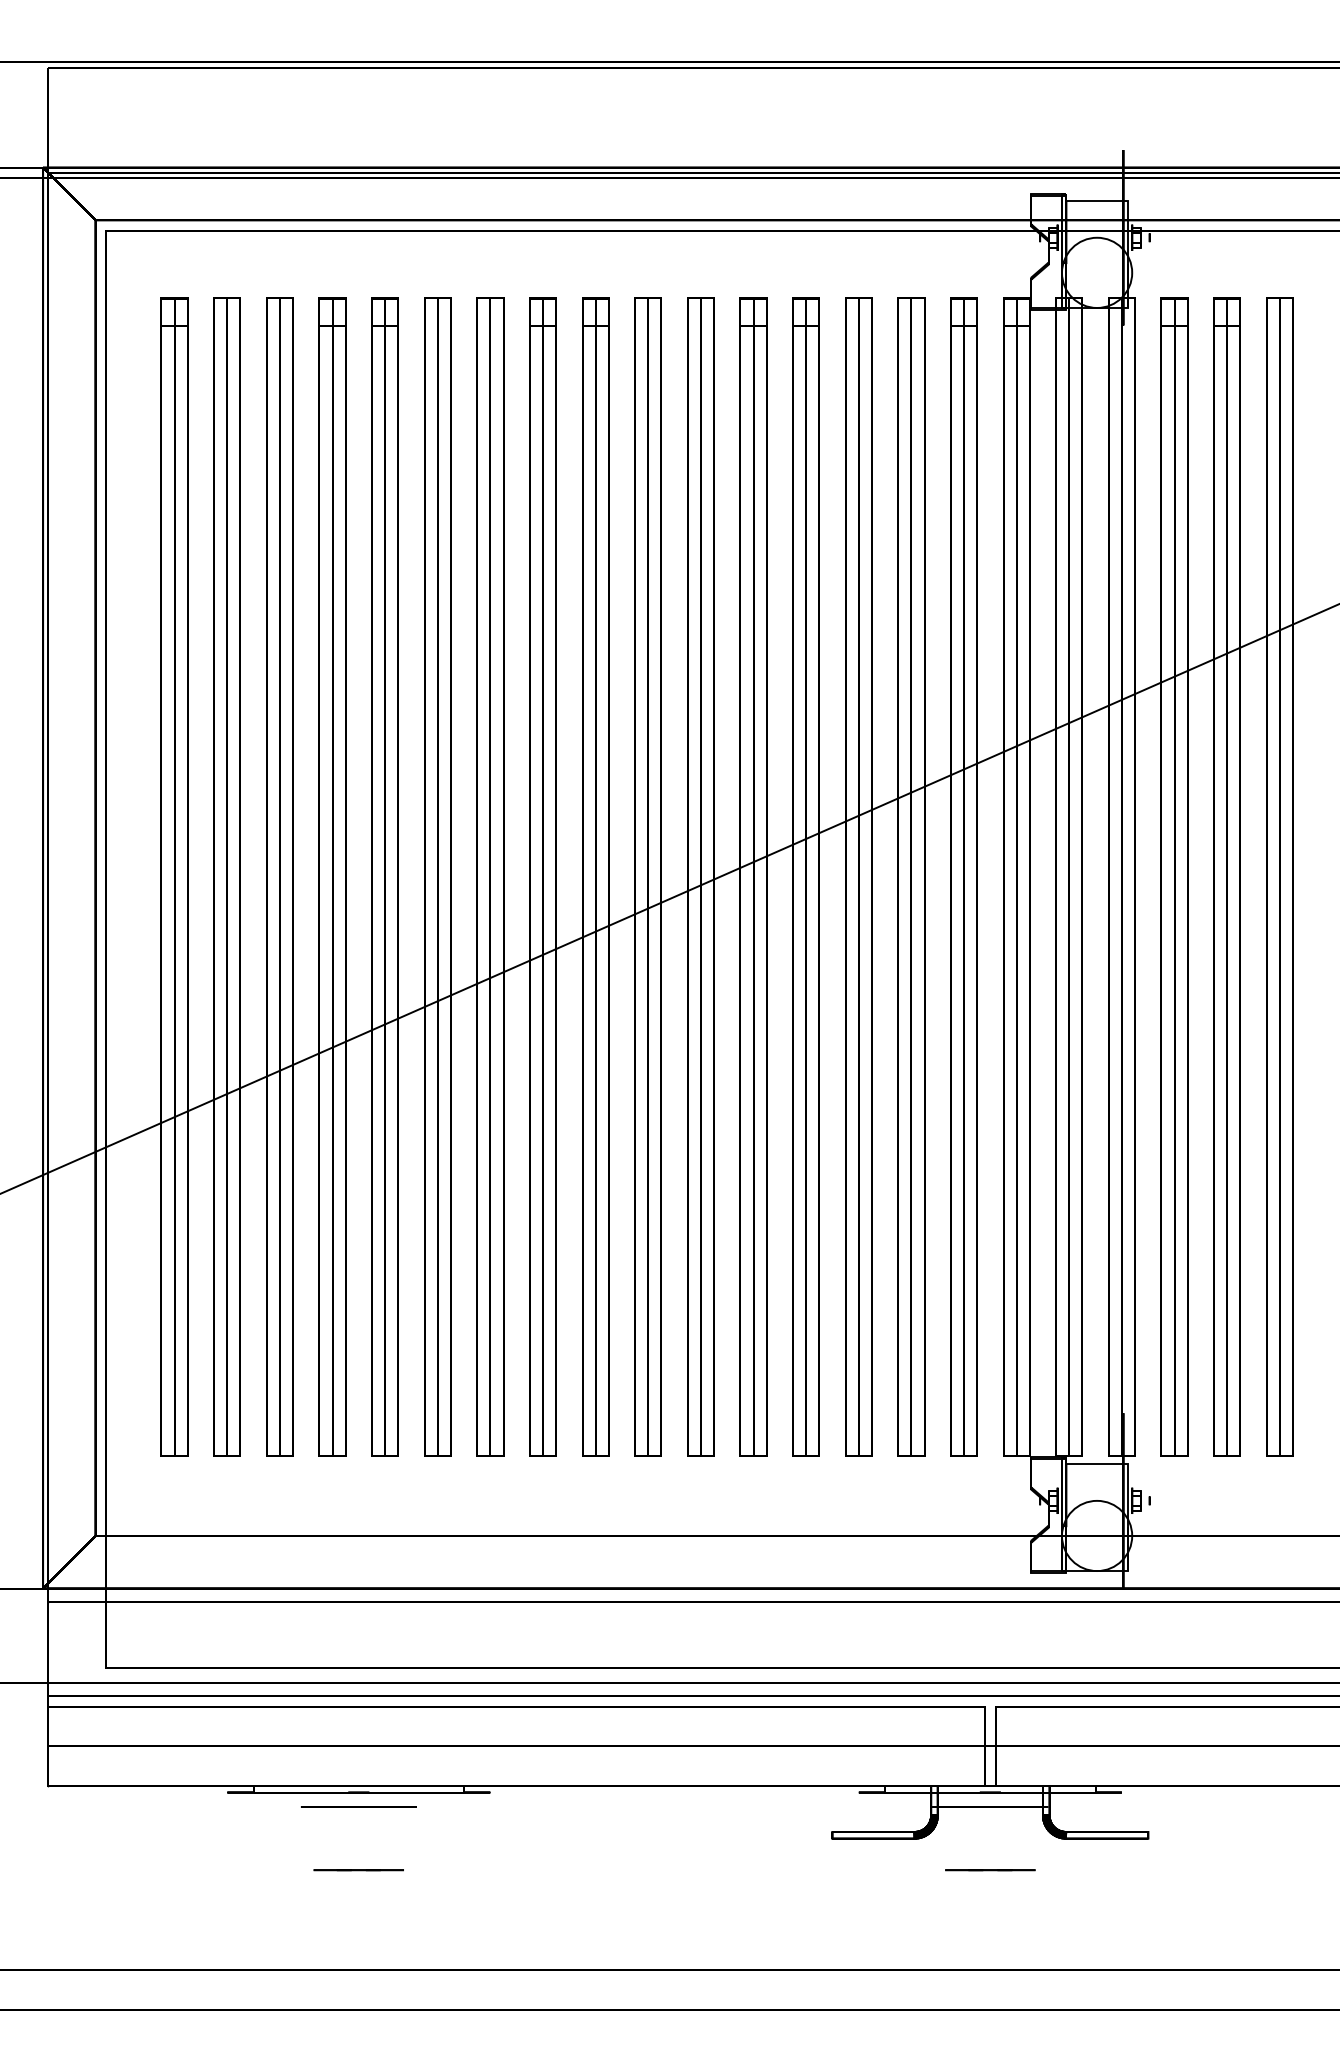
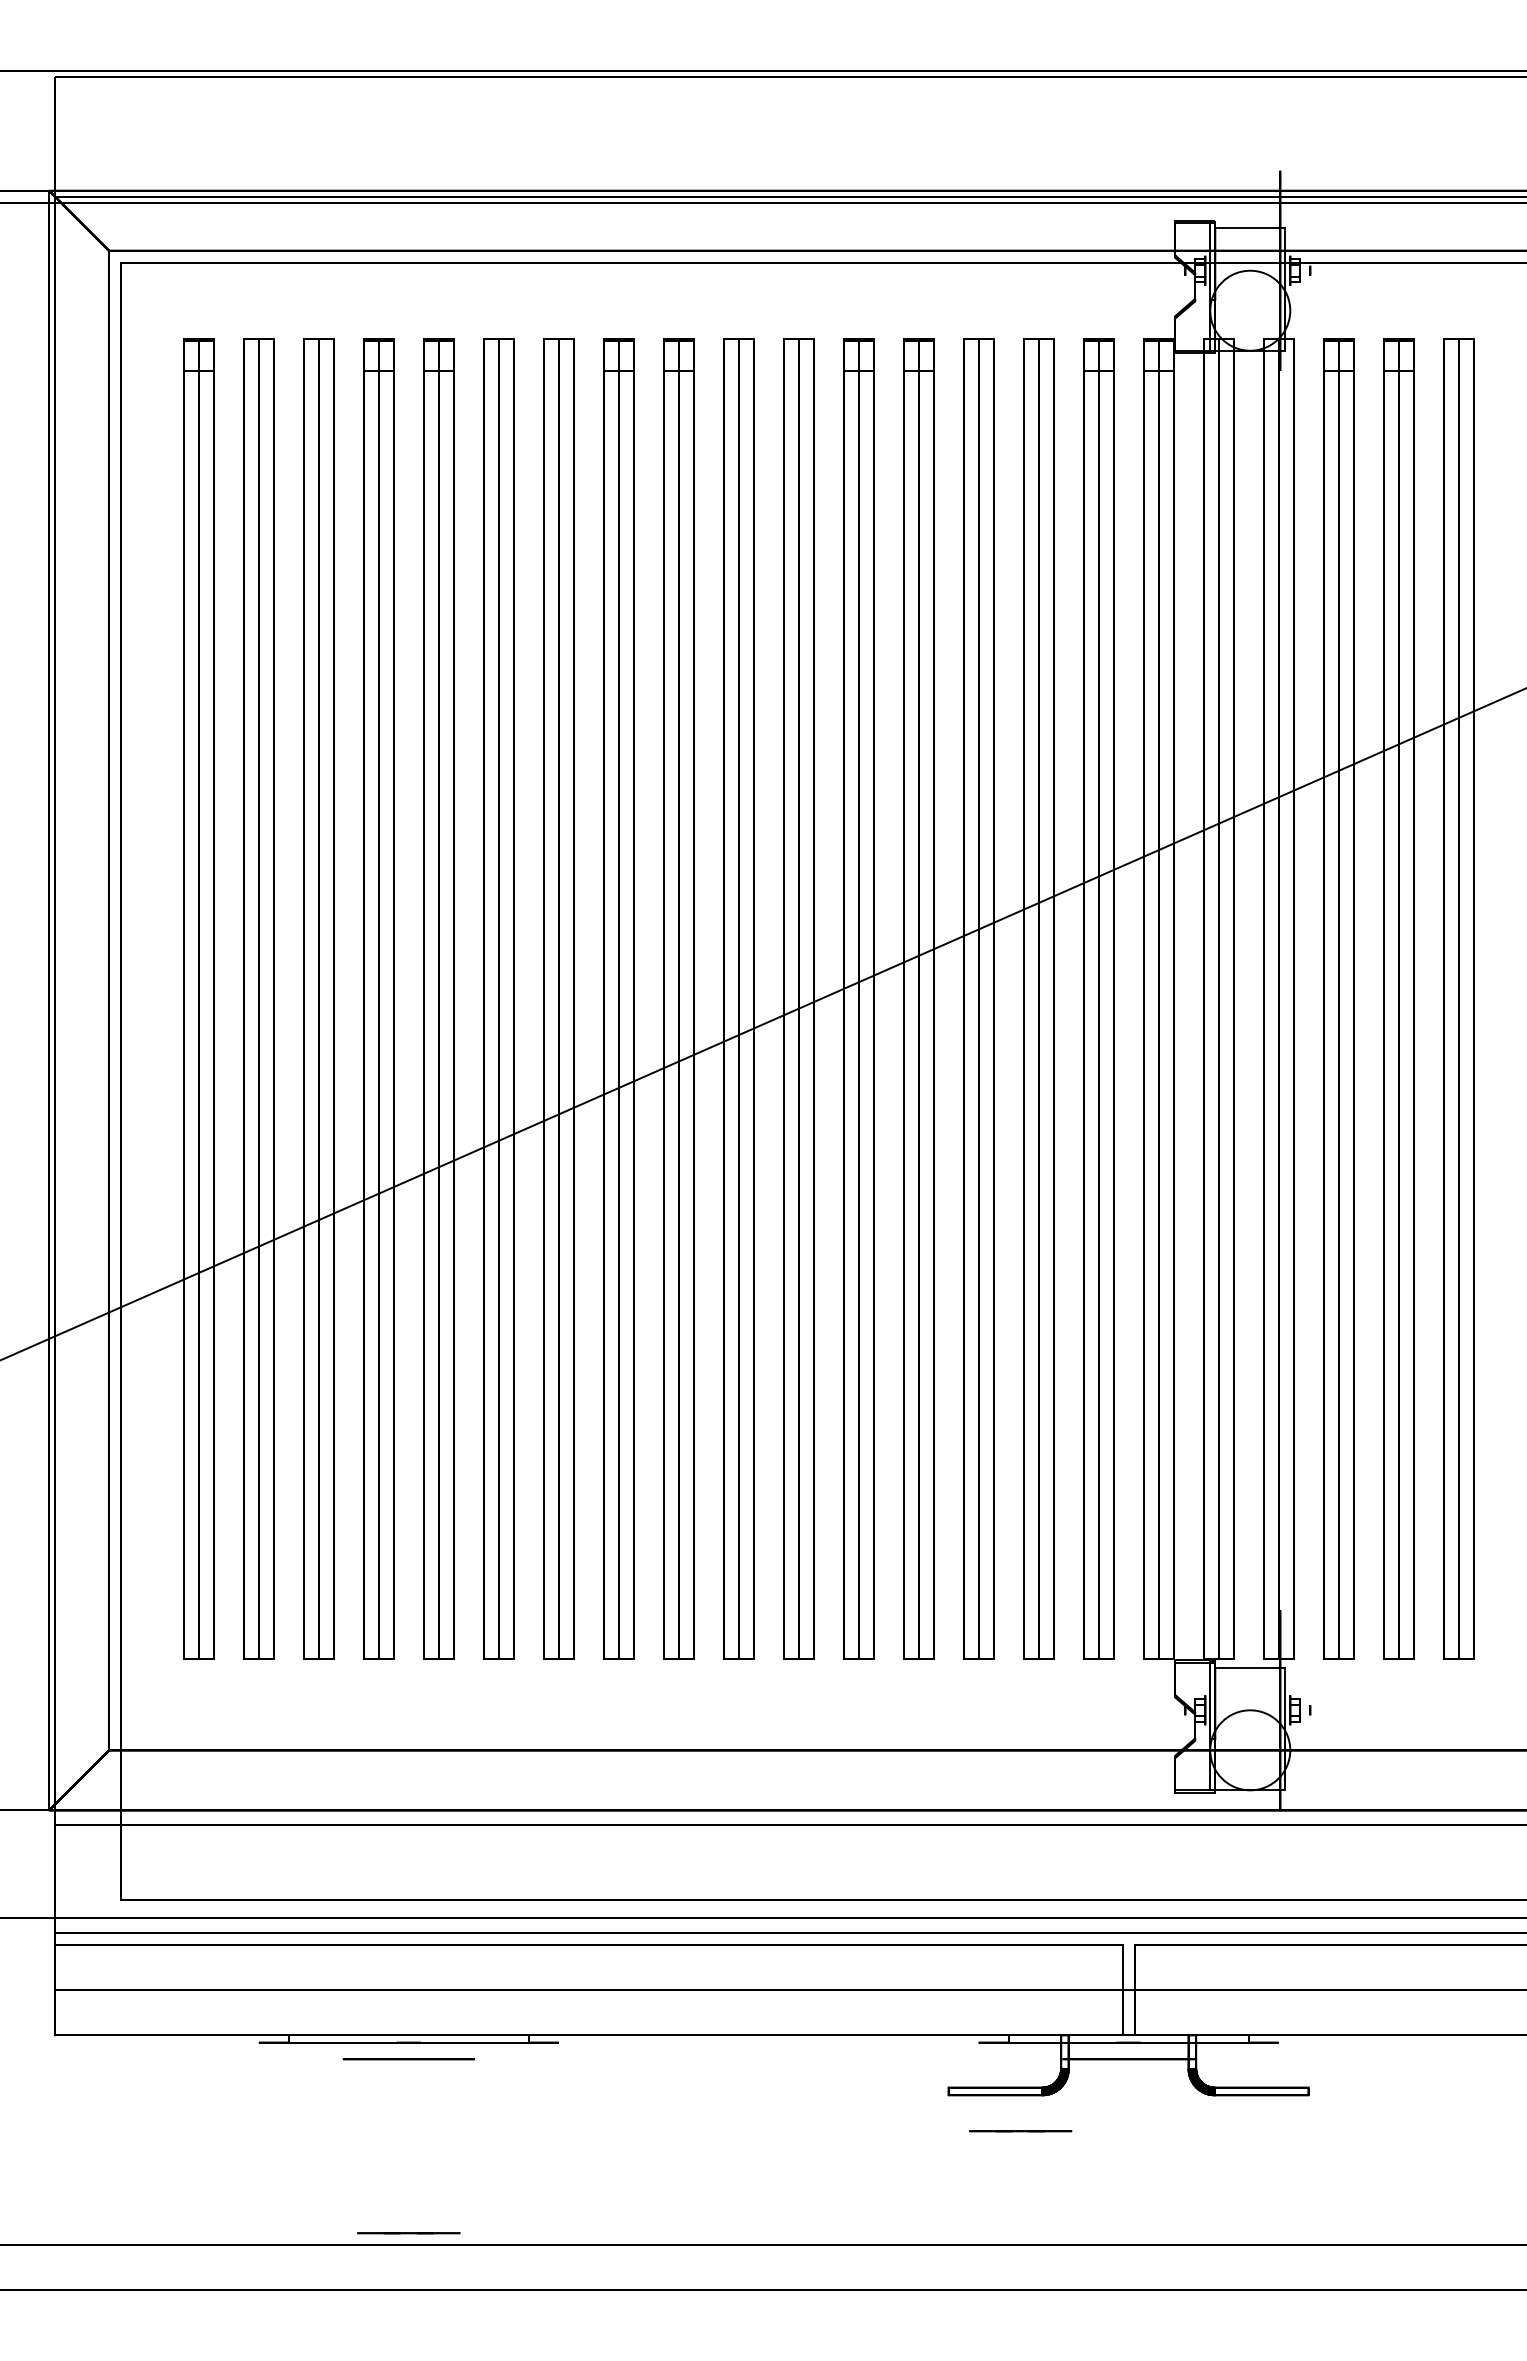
line: (358, 1870) -> (408, 2233), moved
line: (990, 1870) -> (1020, 2131), moved

